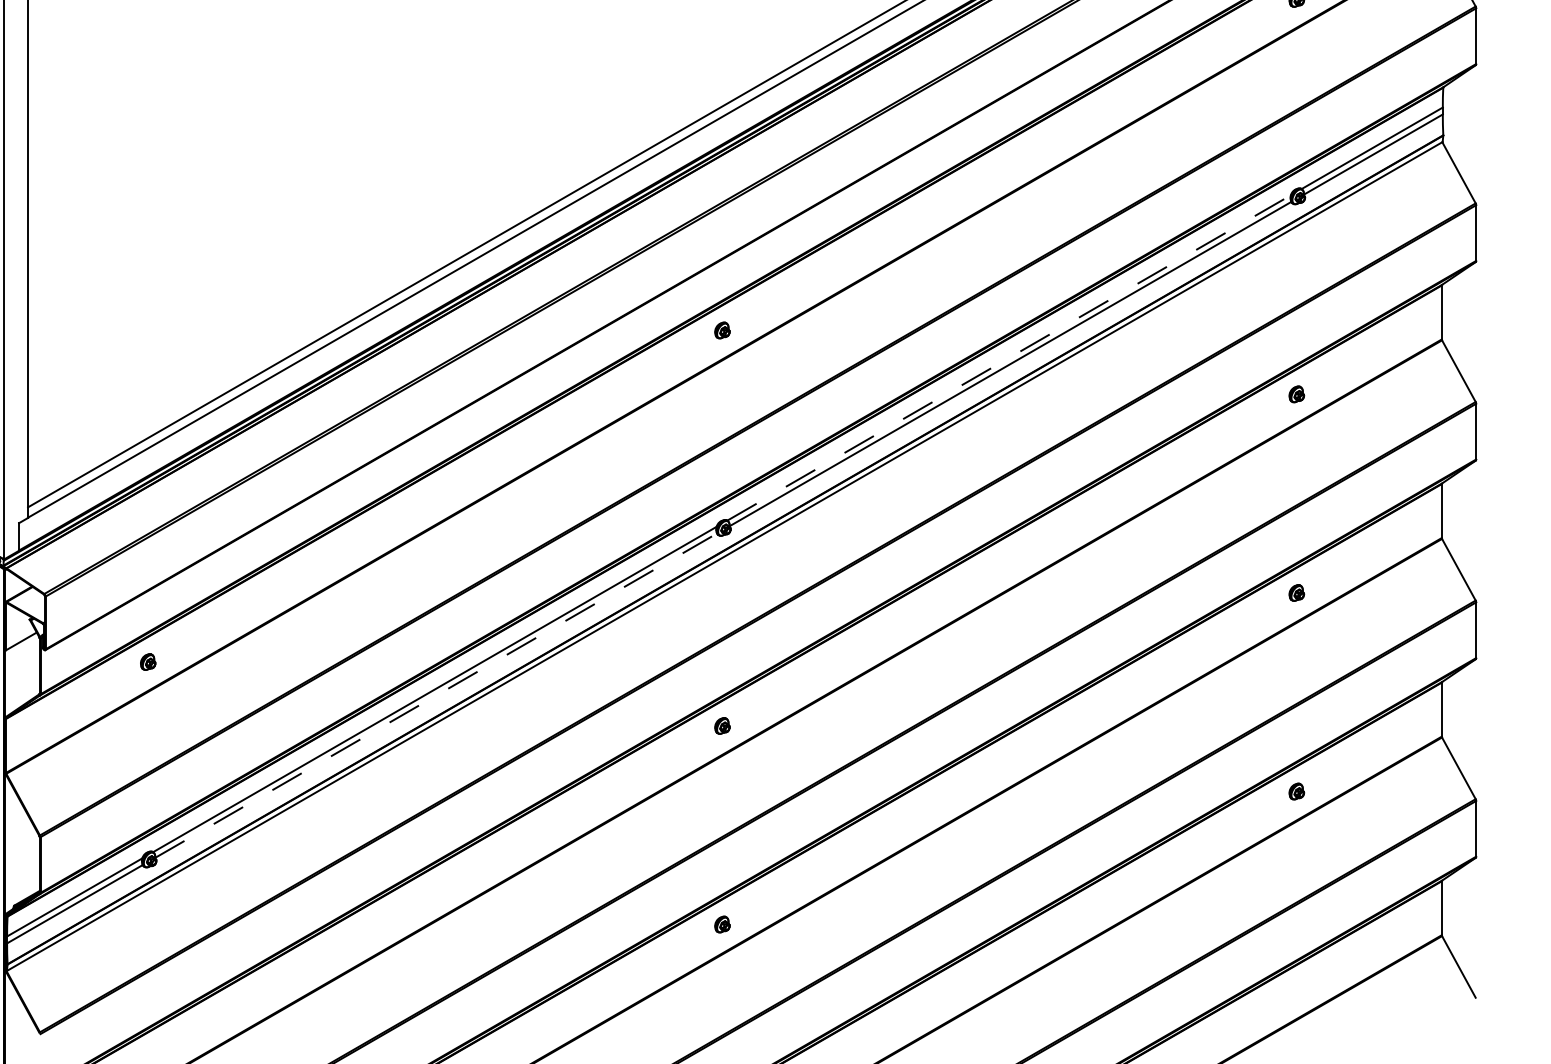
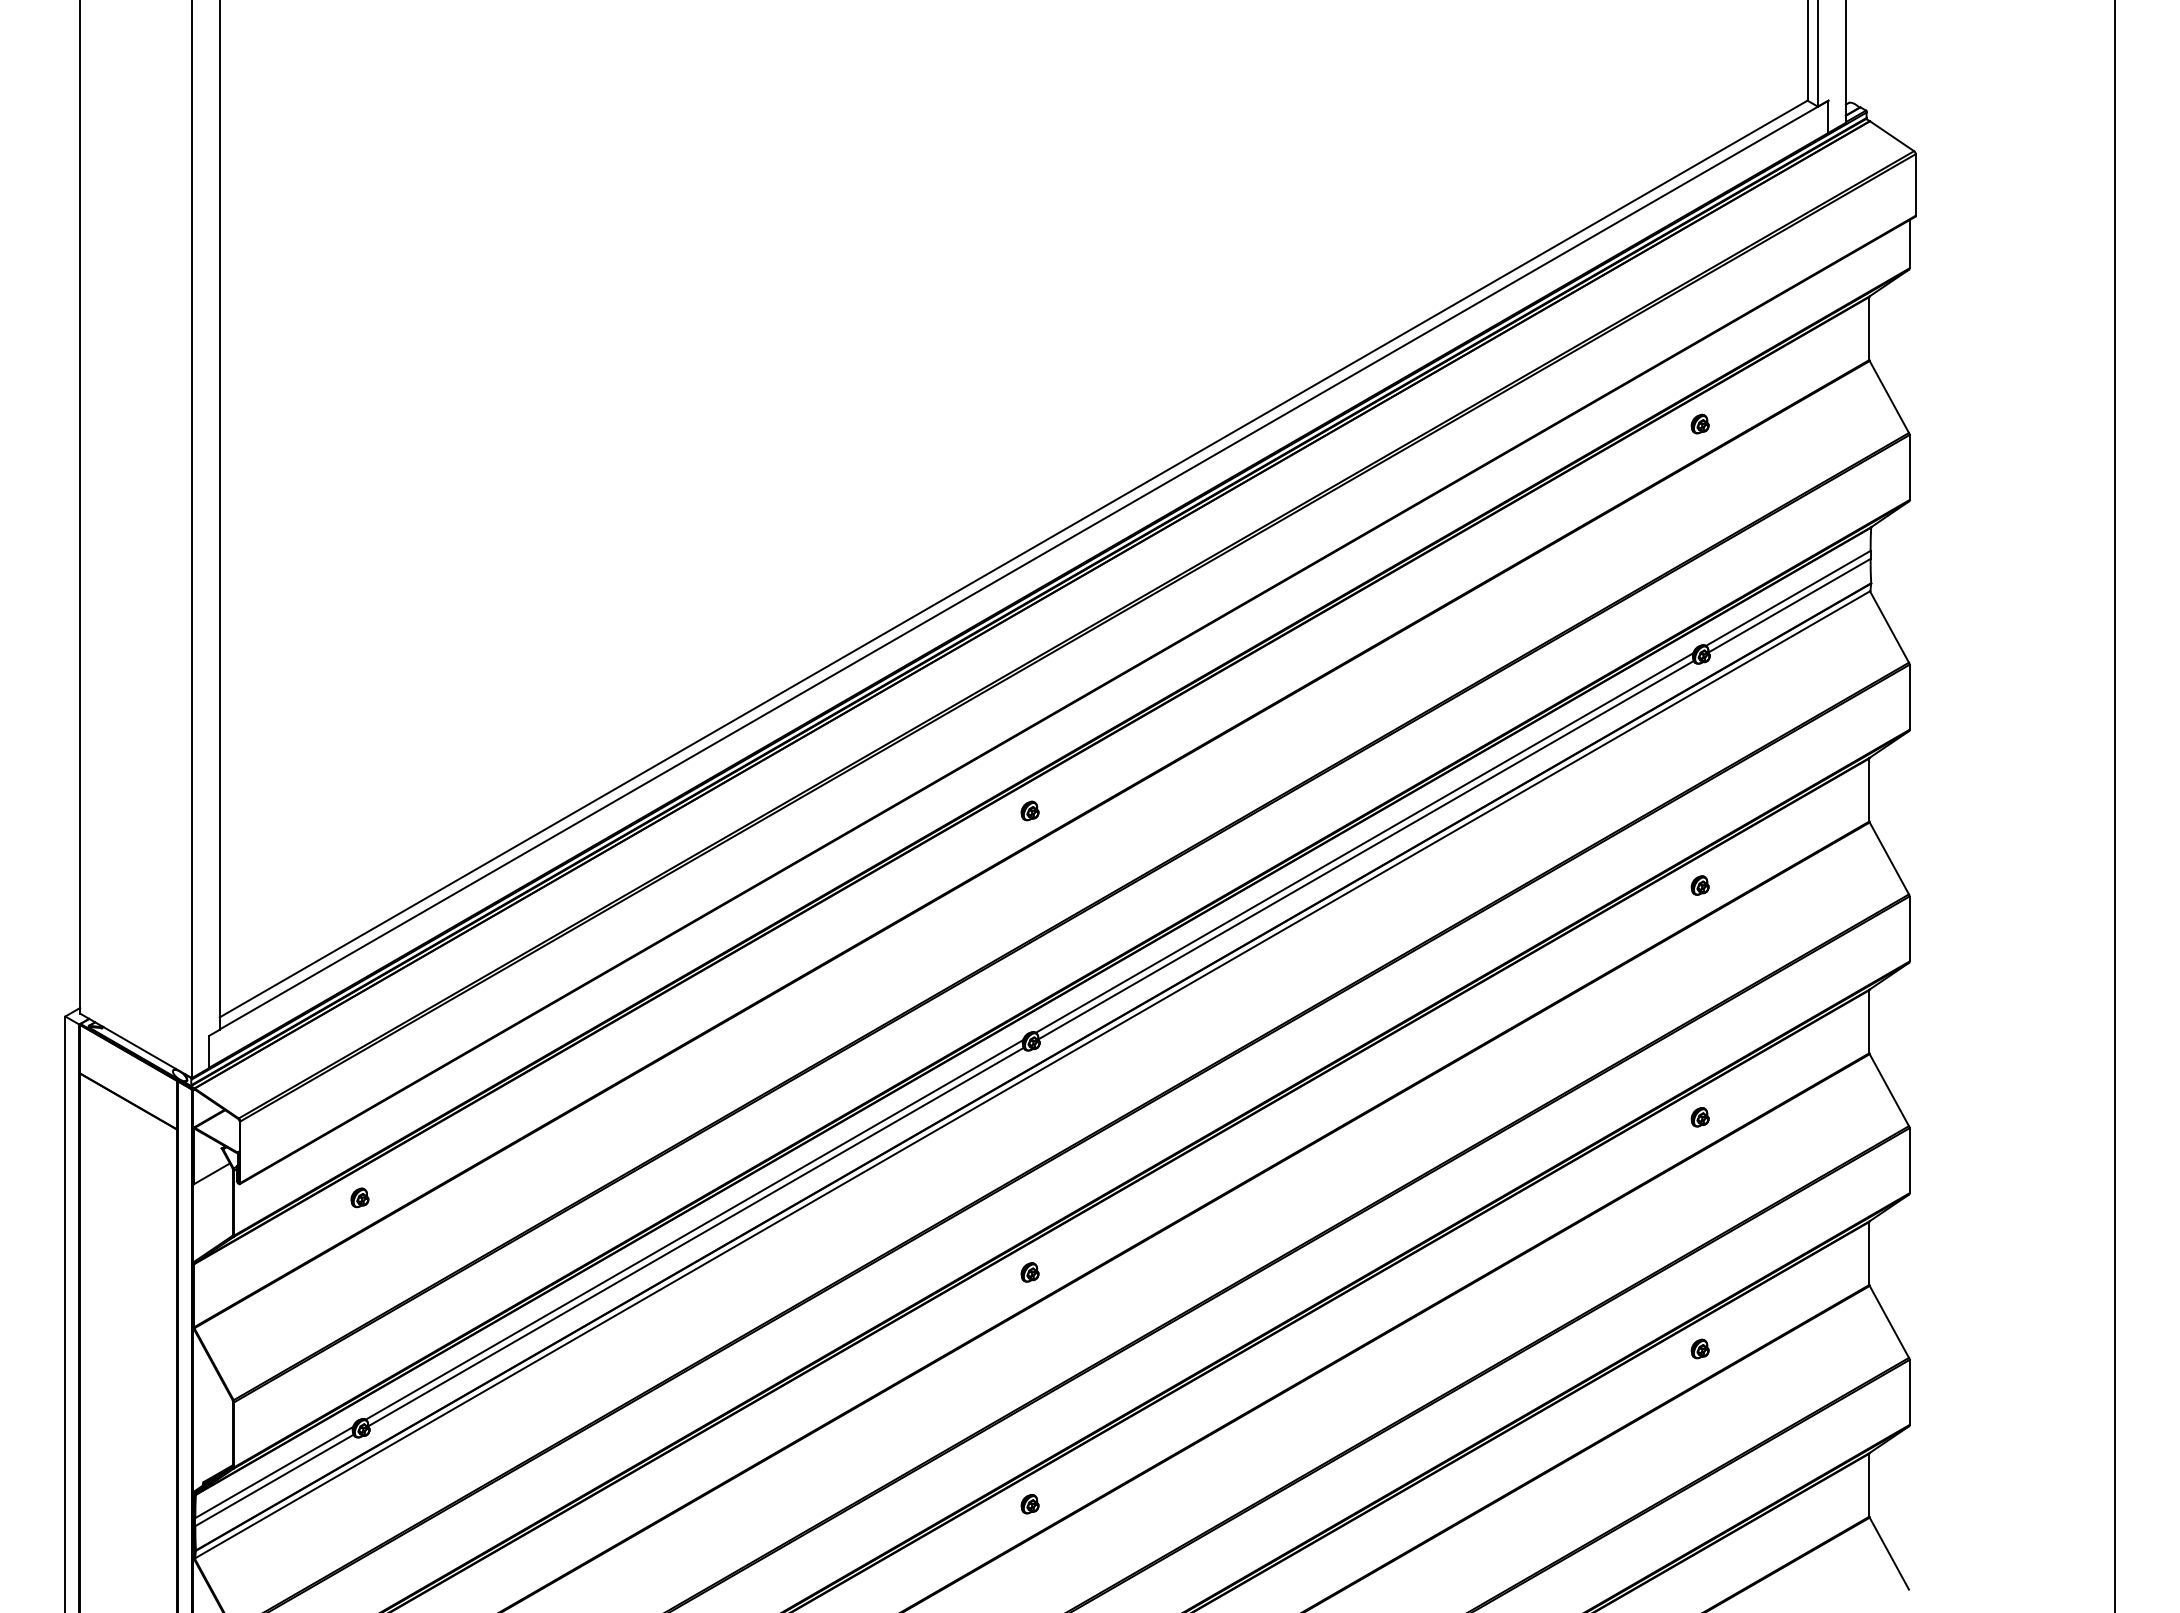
line: (1009, 358) -> (1364, 843), dashed -> solid
line: (435, 696) -> (695, 1237), dashed -> solid

